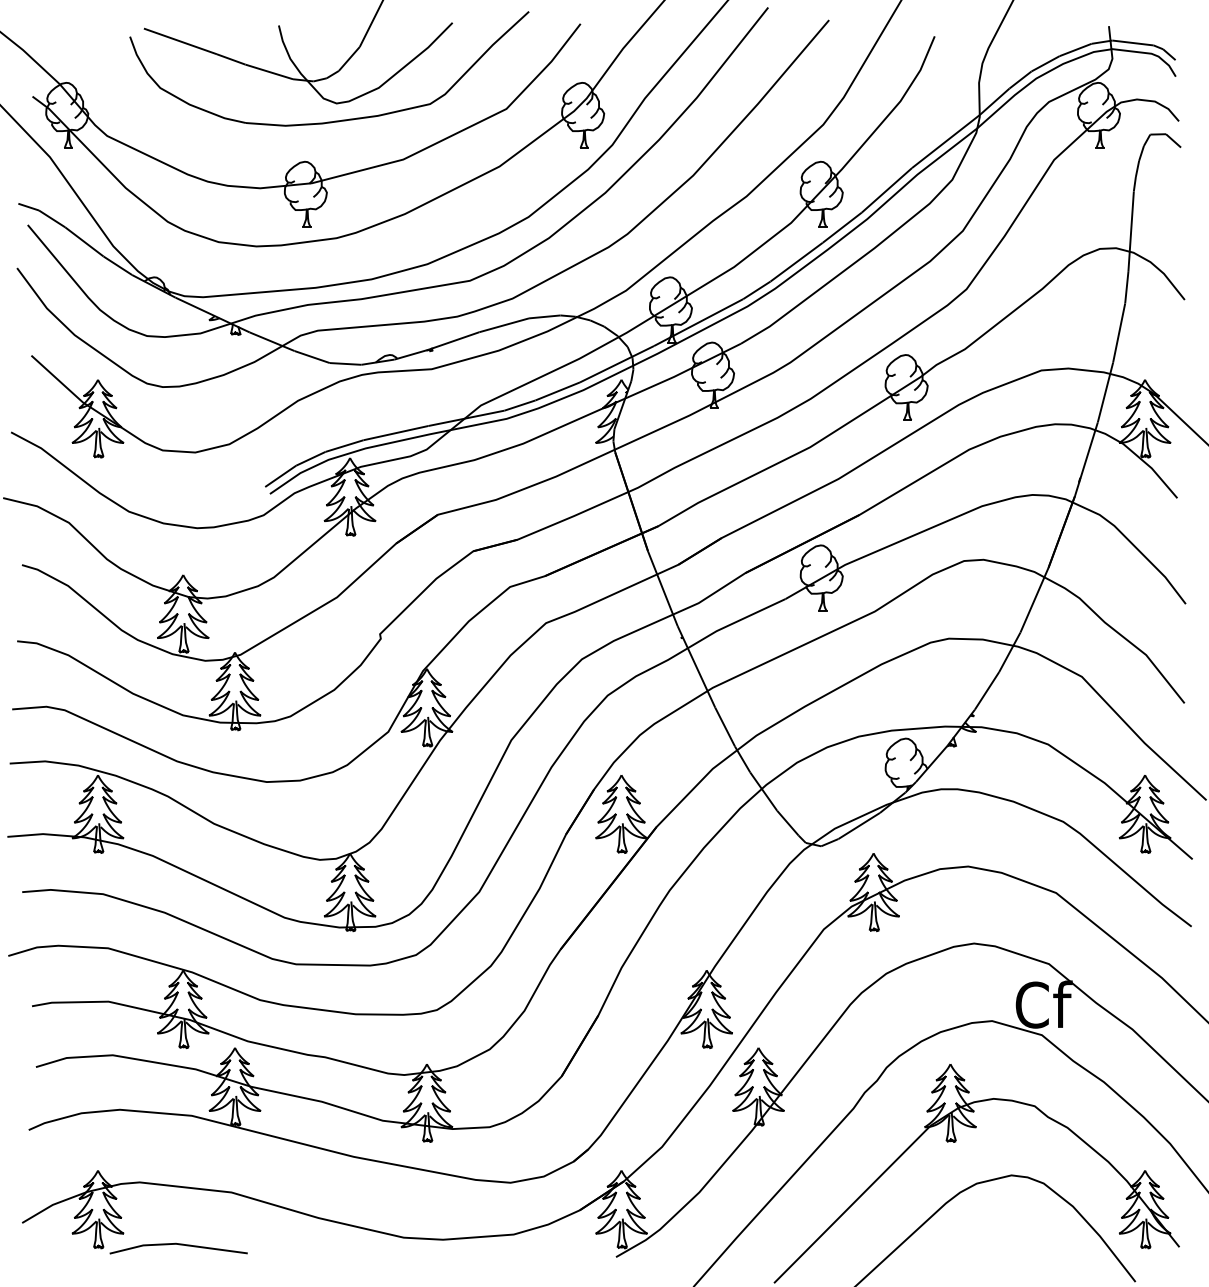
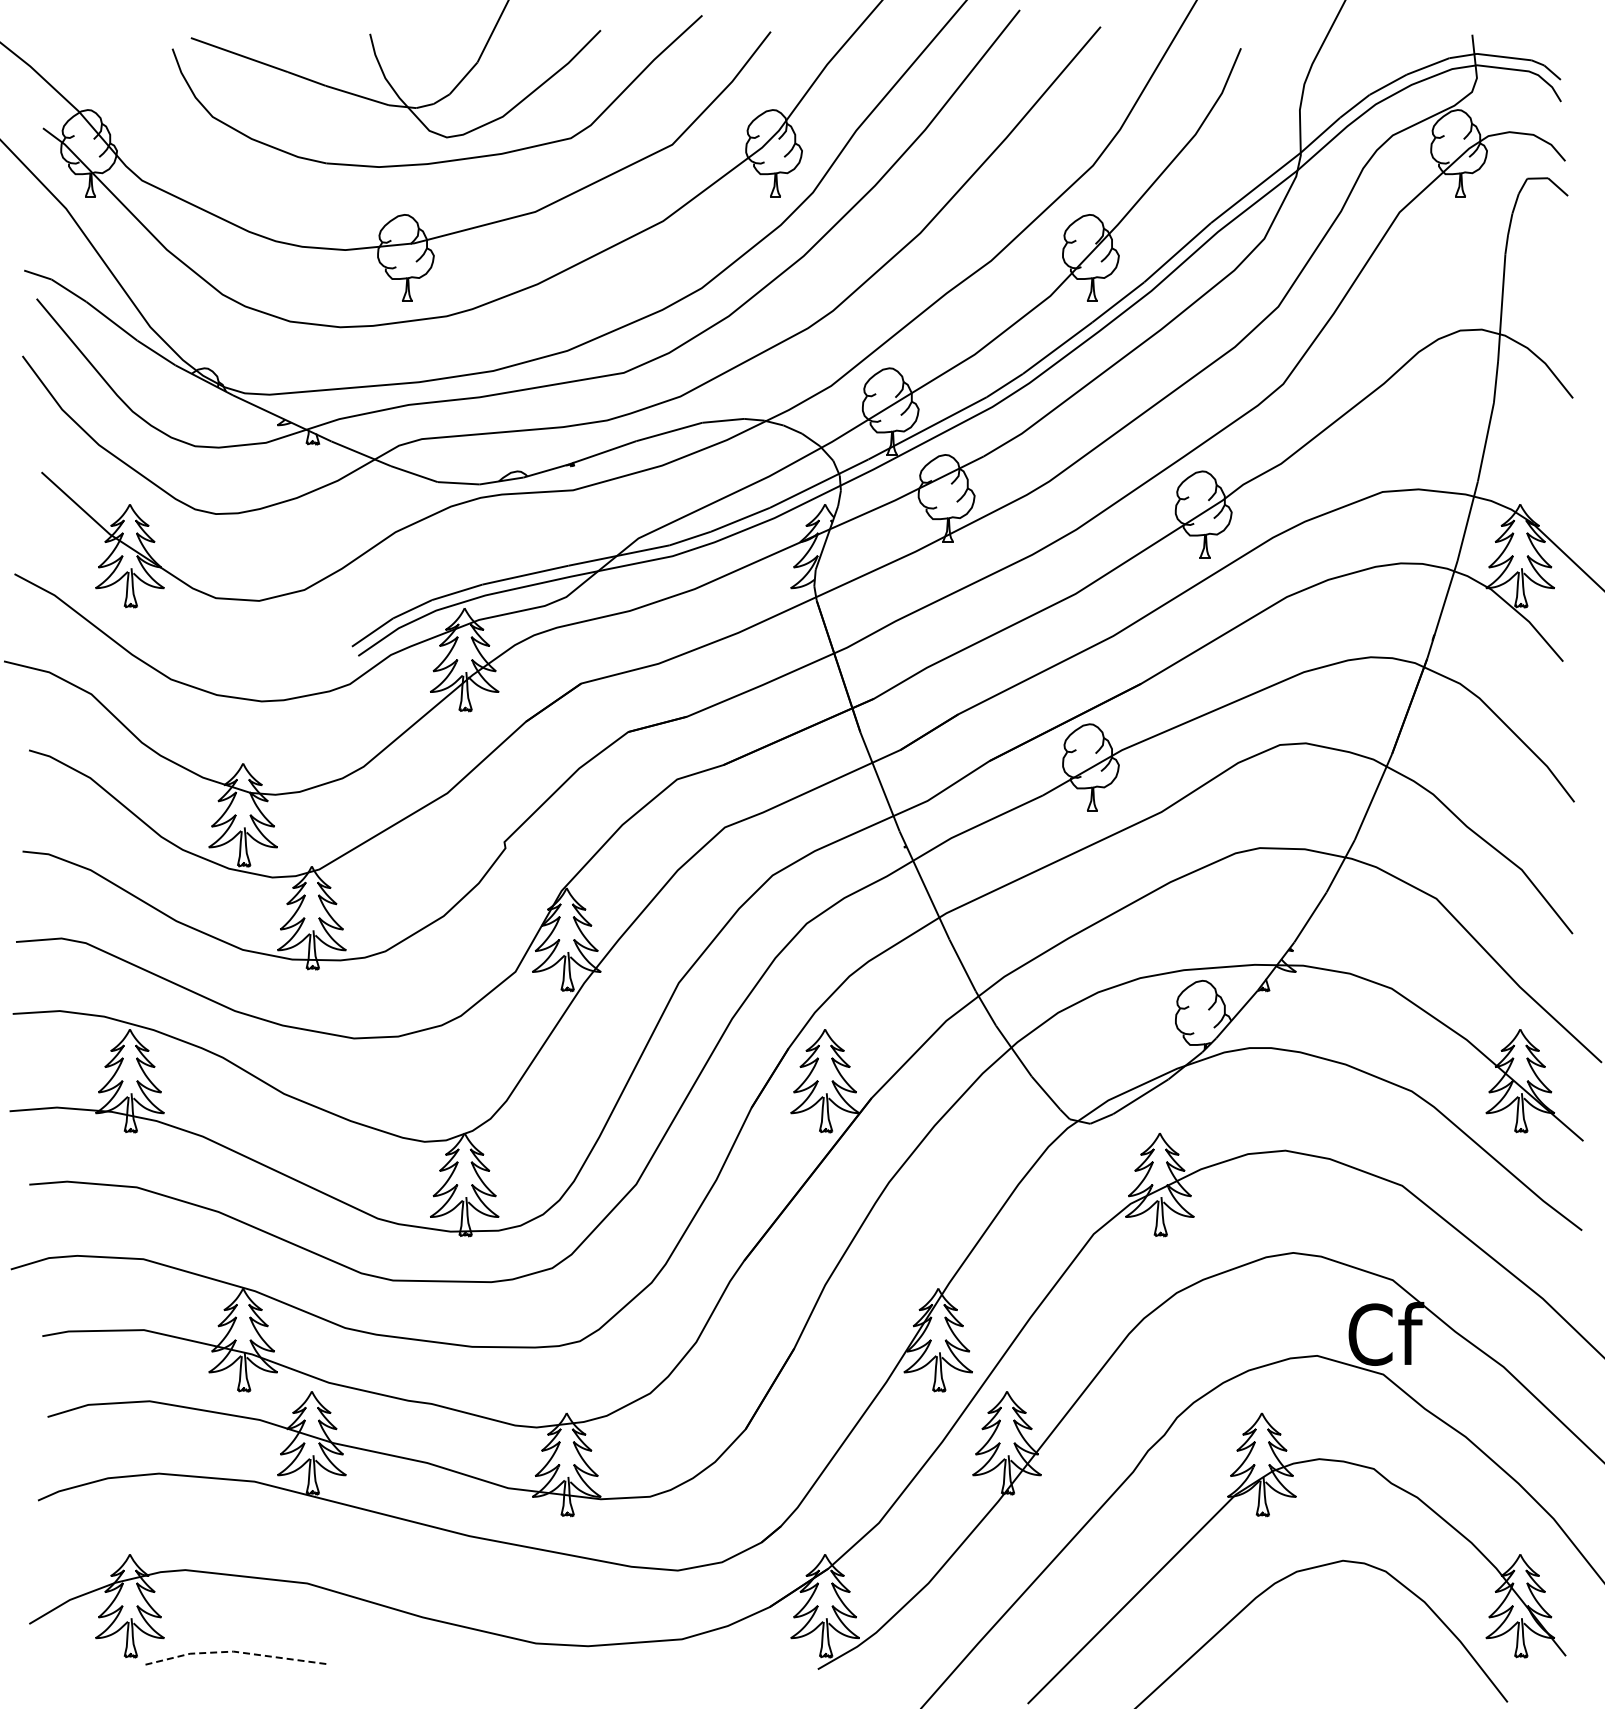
line: (178, 1243) -> (236, 1651), solid -> dashed

